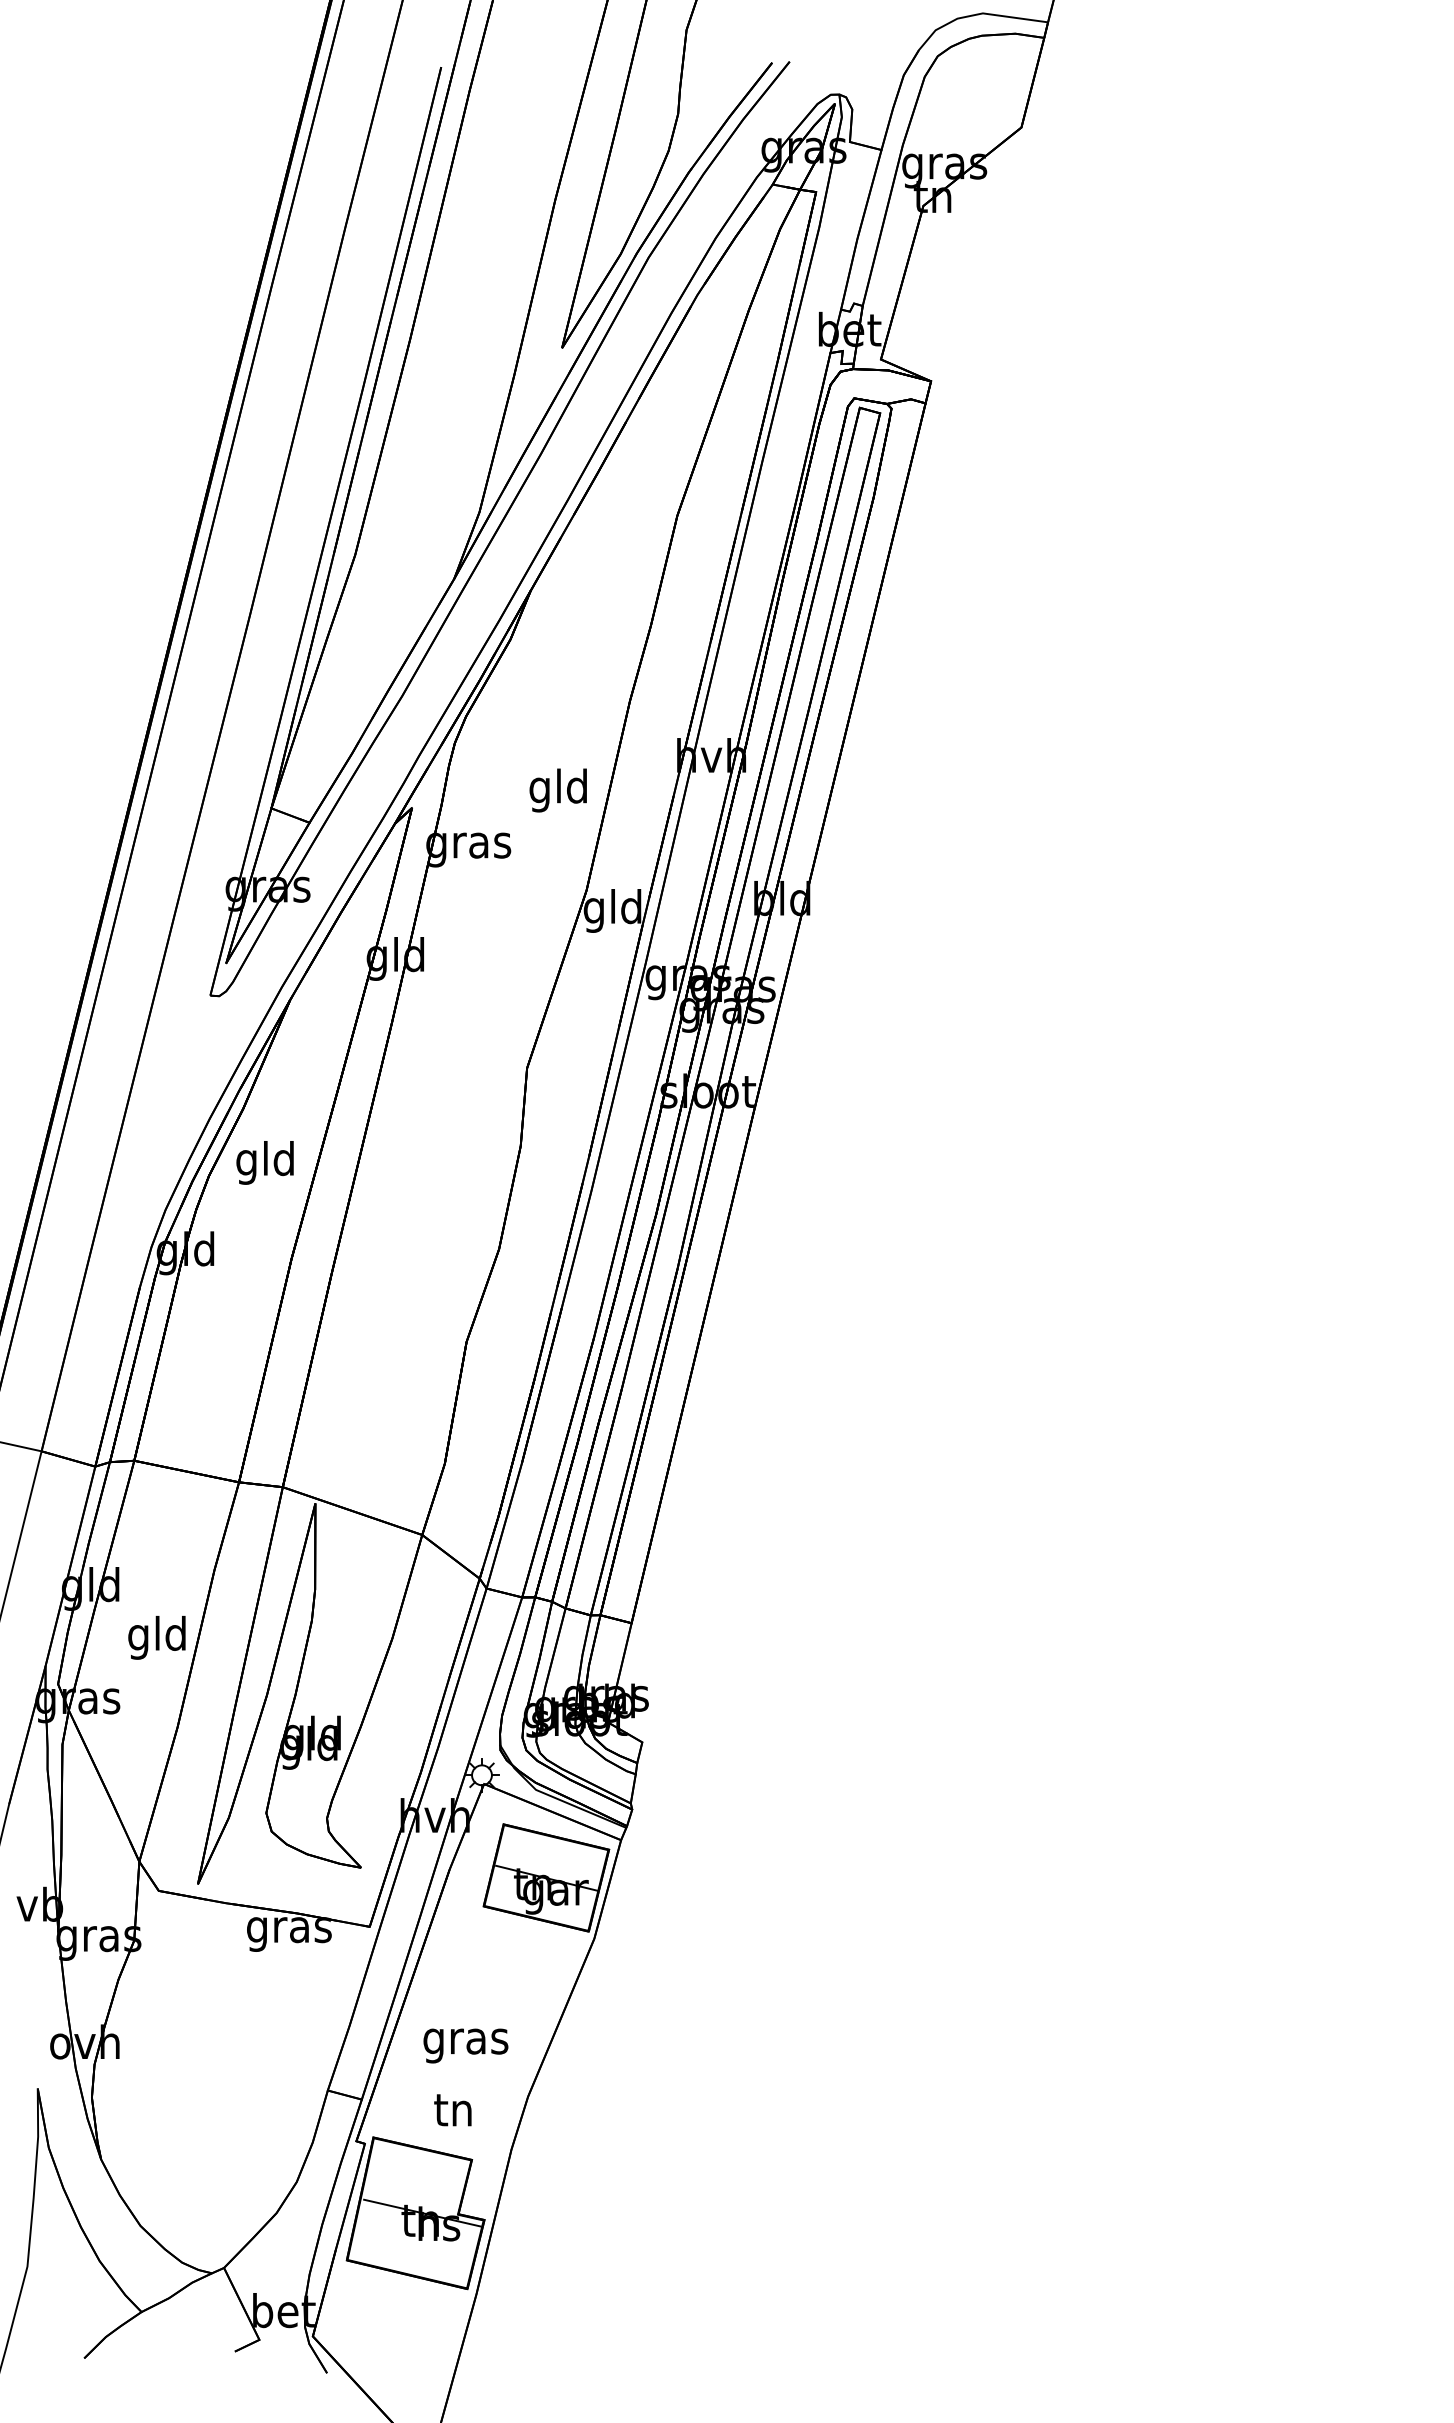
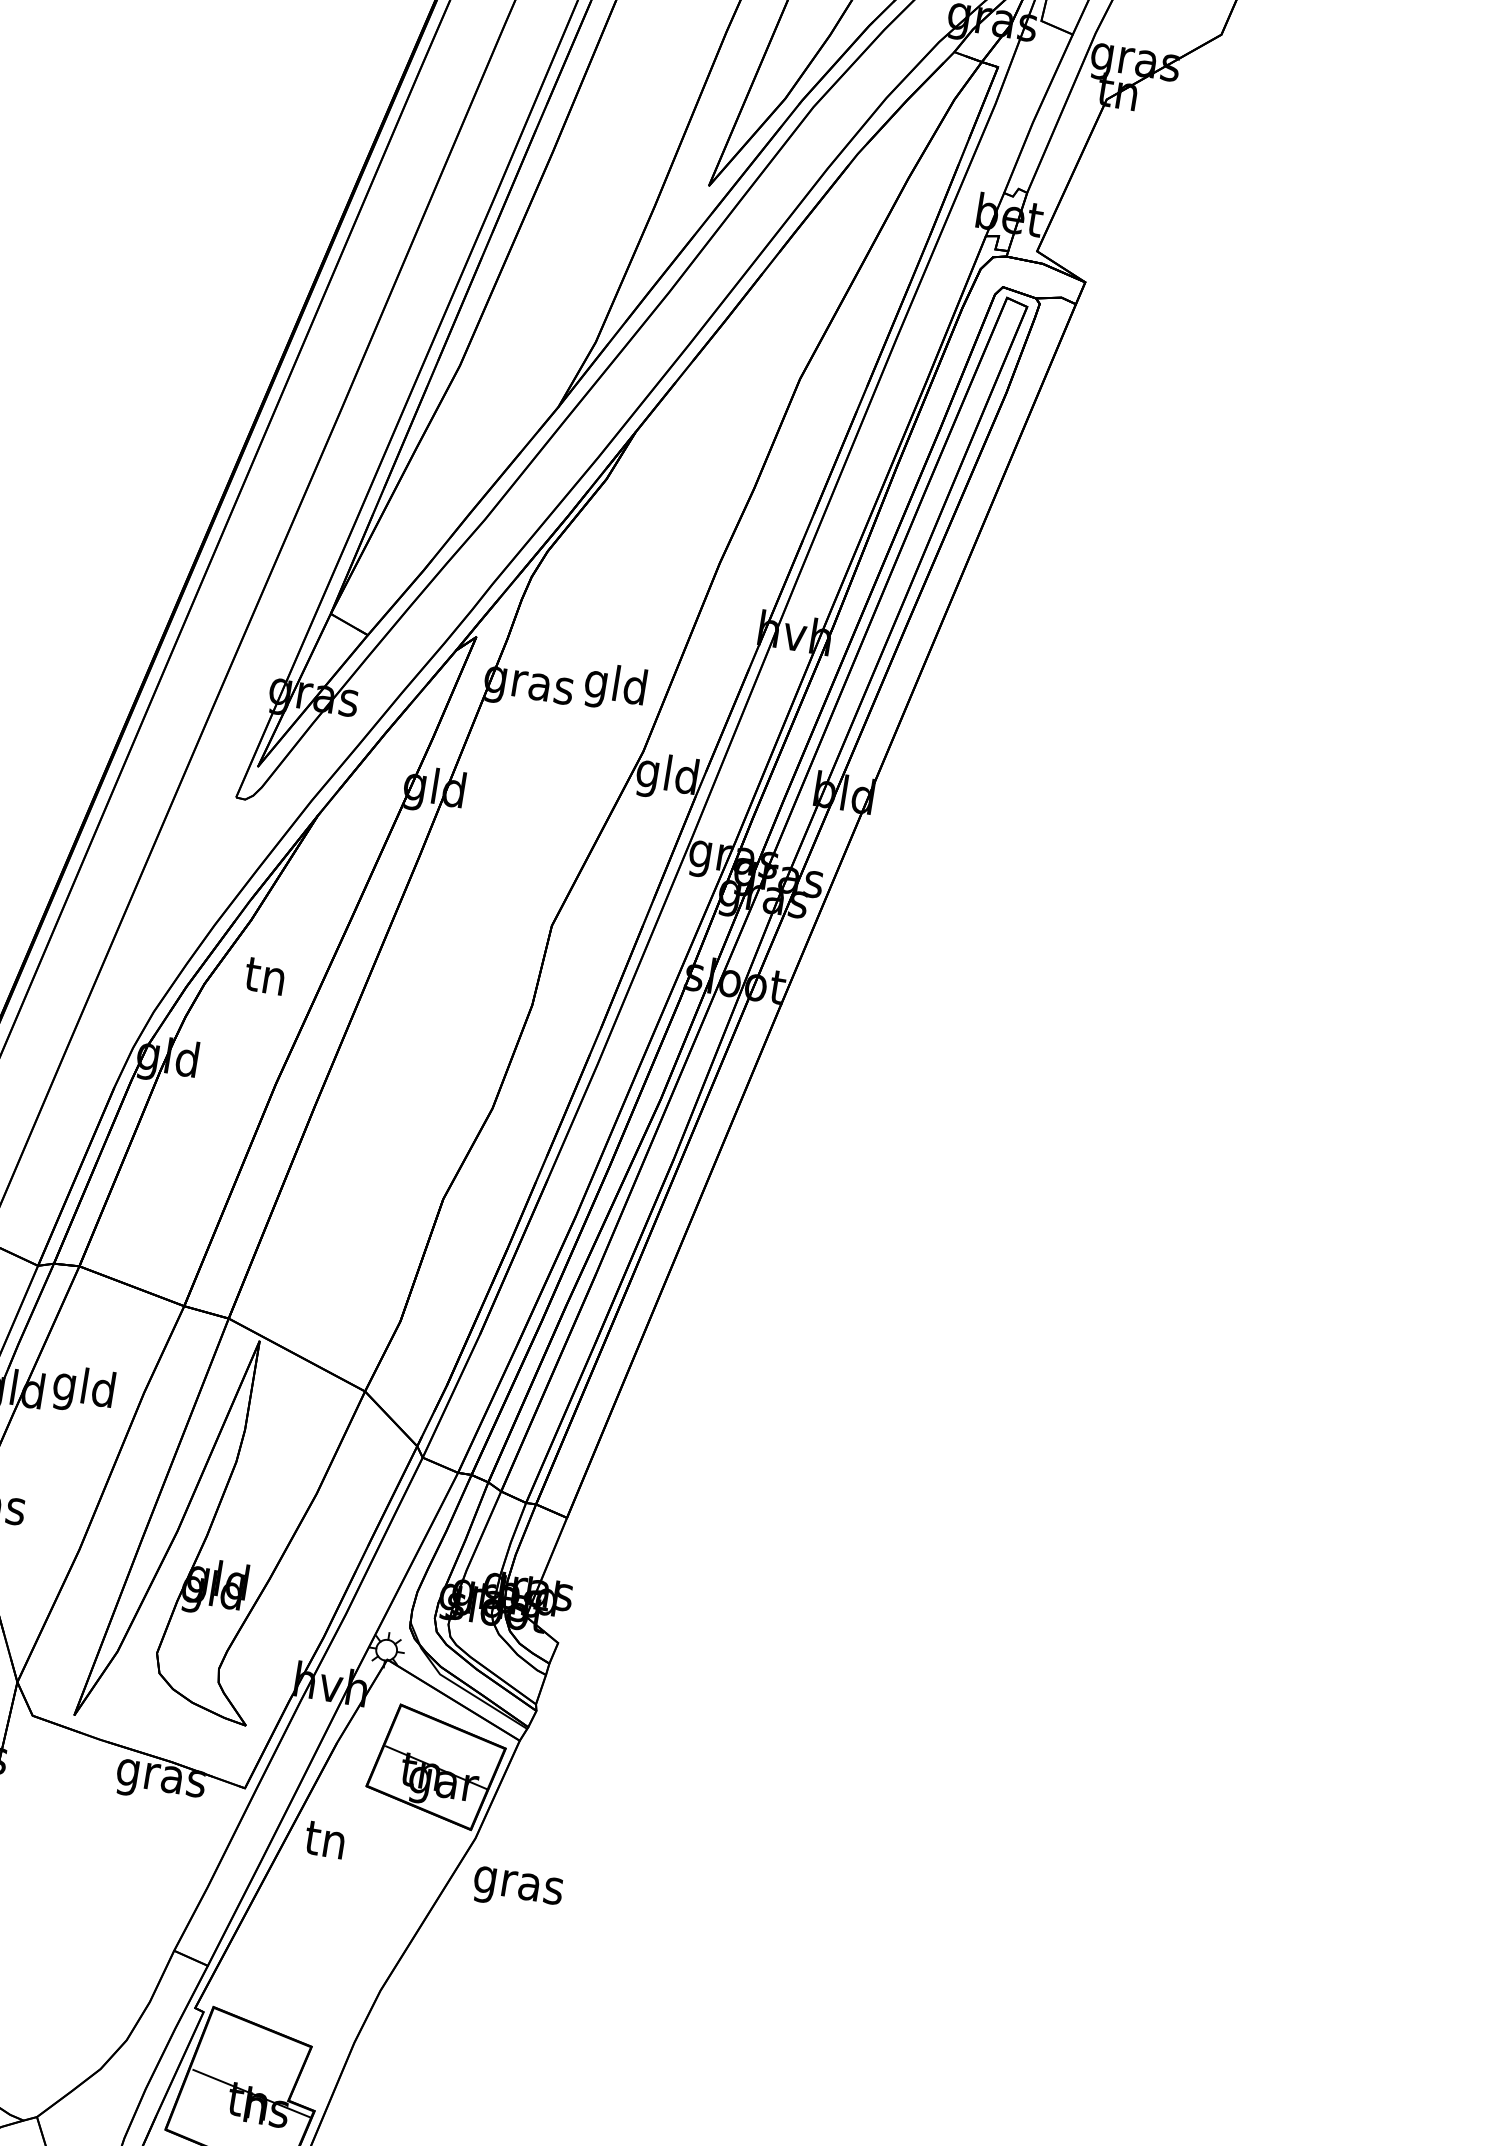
text: (557, 790) -> (614, 687), moved
text: (264, 1162) -> (264, 979), gld -> tn
text: (156, 1637) -> (82, 1389), moved
text: (465, 2045) -> (517, 1889), moved
text: (452, 2110) -> (324, 1840), moved

